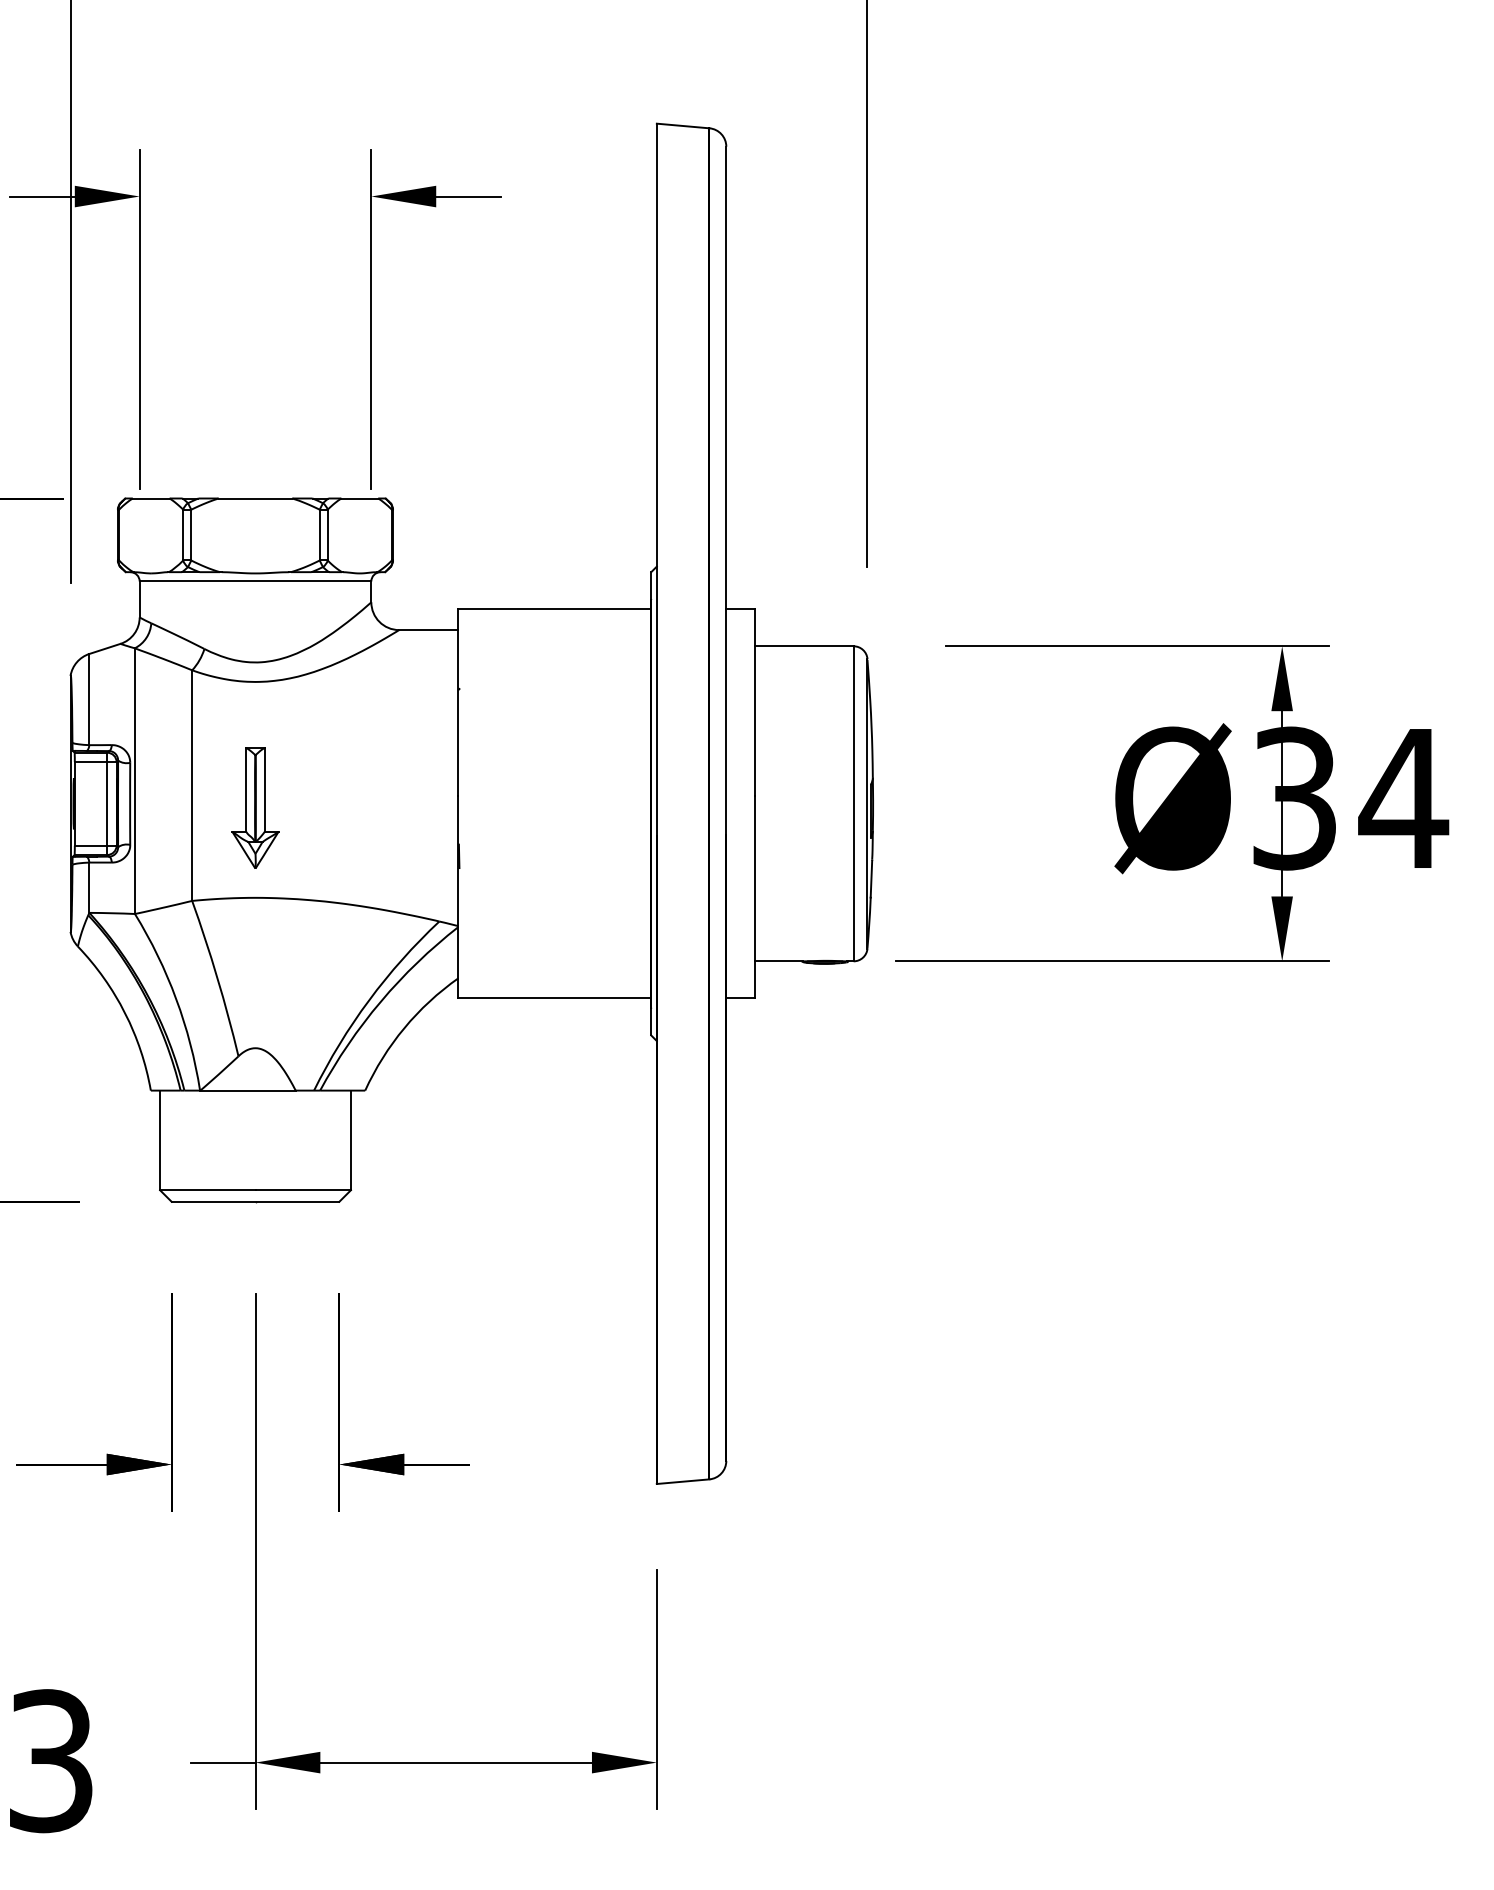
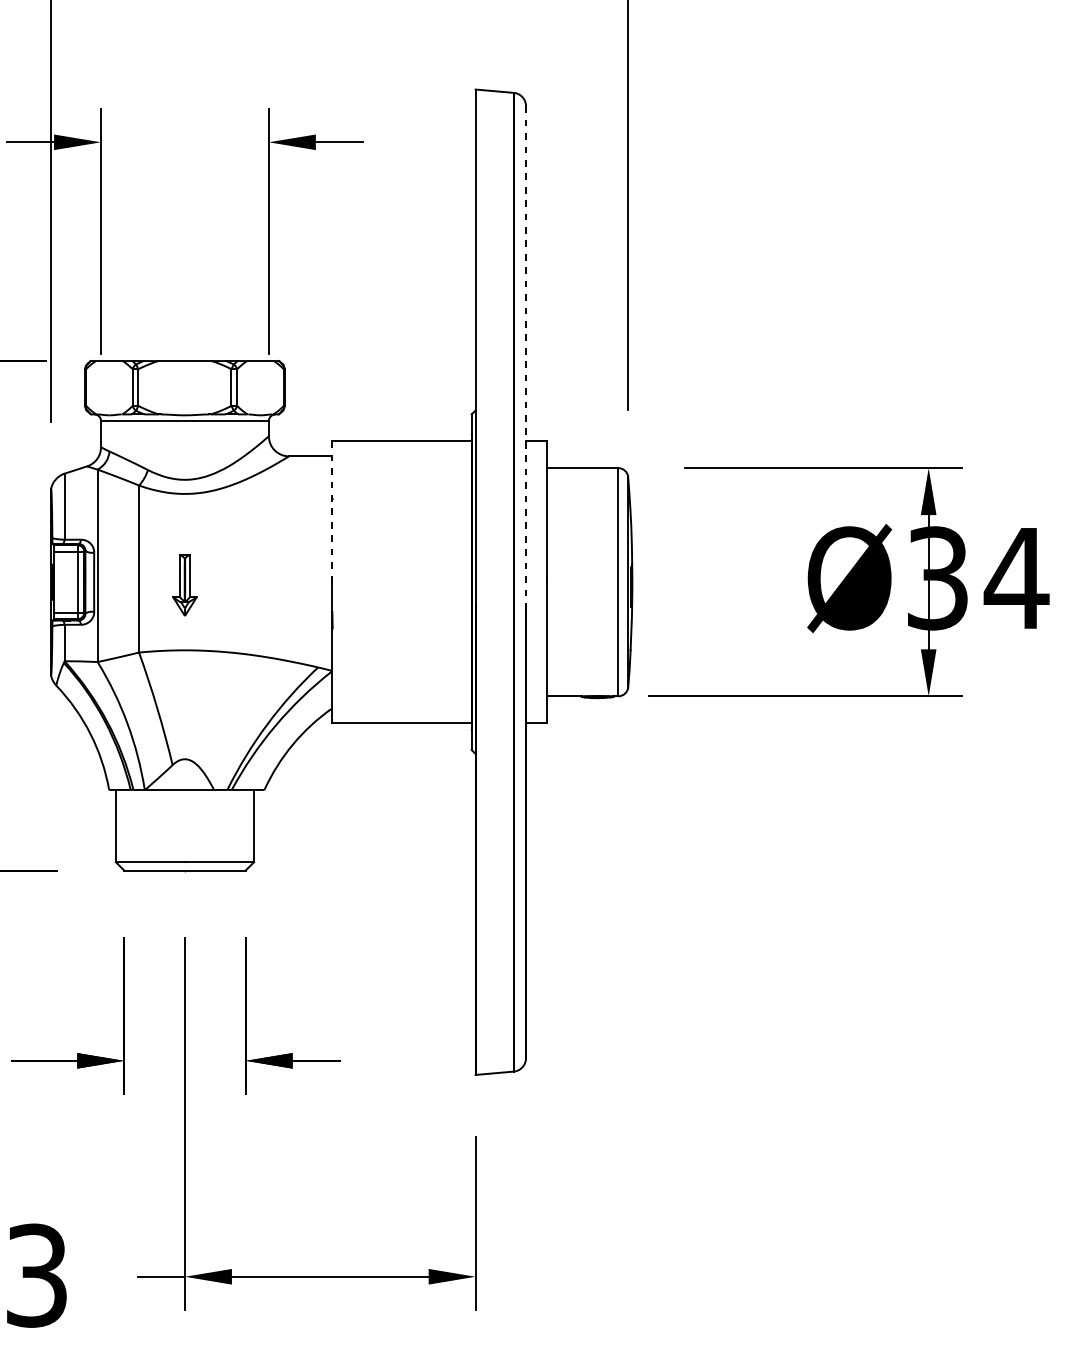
line: (726, 491) -> (526, 355), solid -> dashed
line: (458, 703) -> (332, 509), solid -> dashed
part: (255, 807) -> (184, 584), size x0.7

